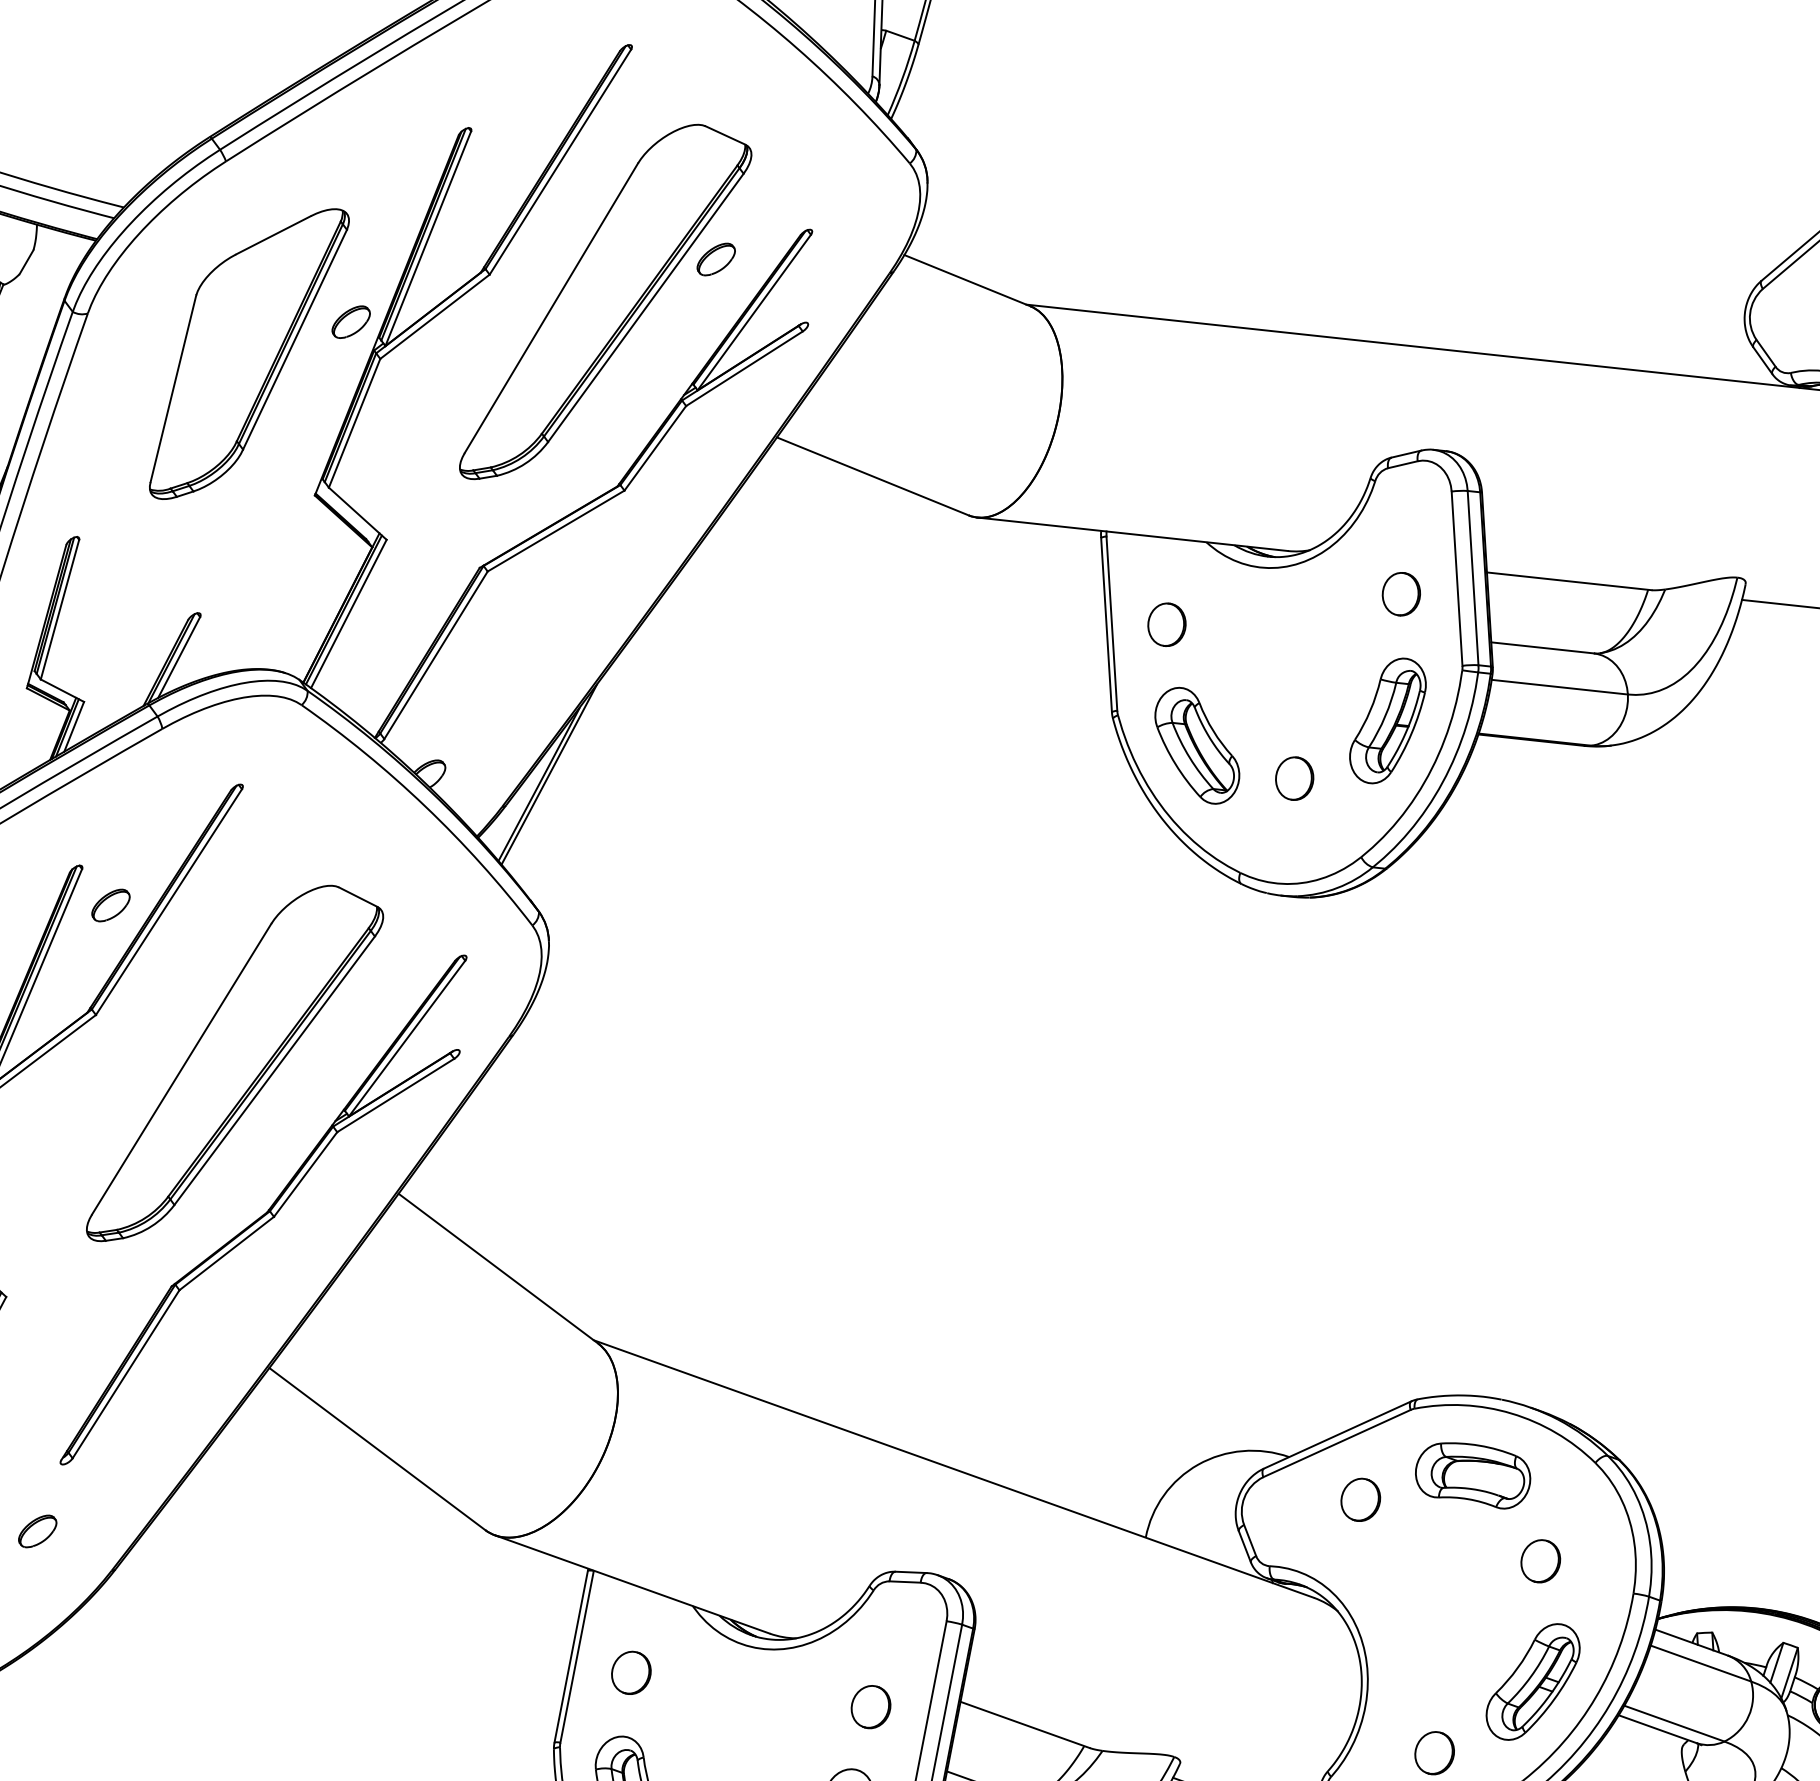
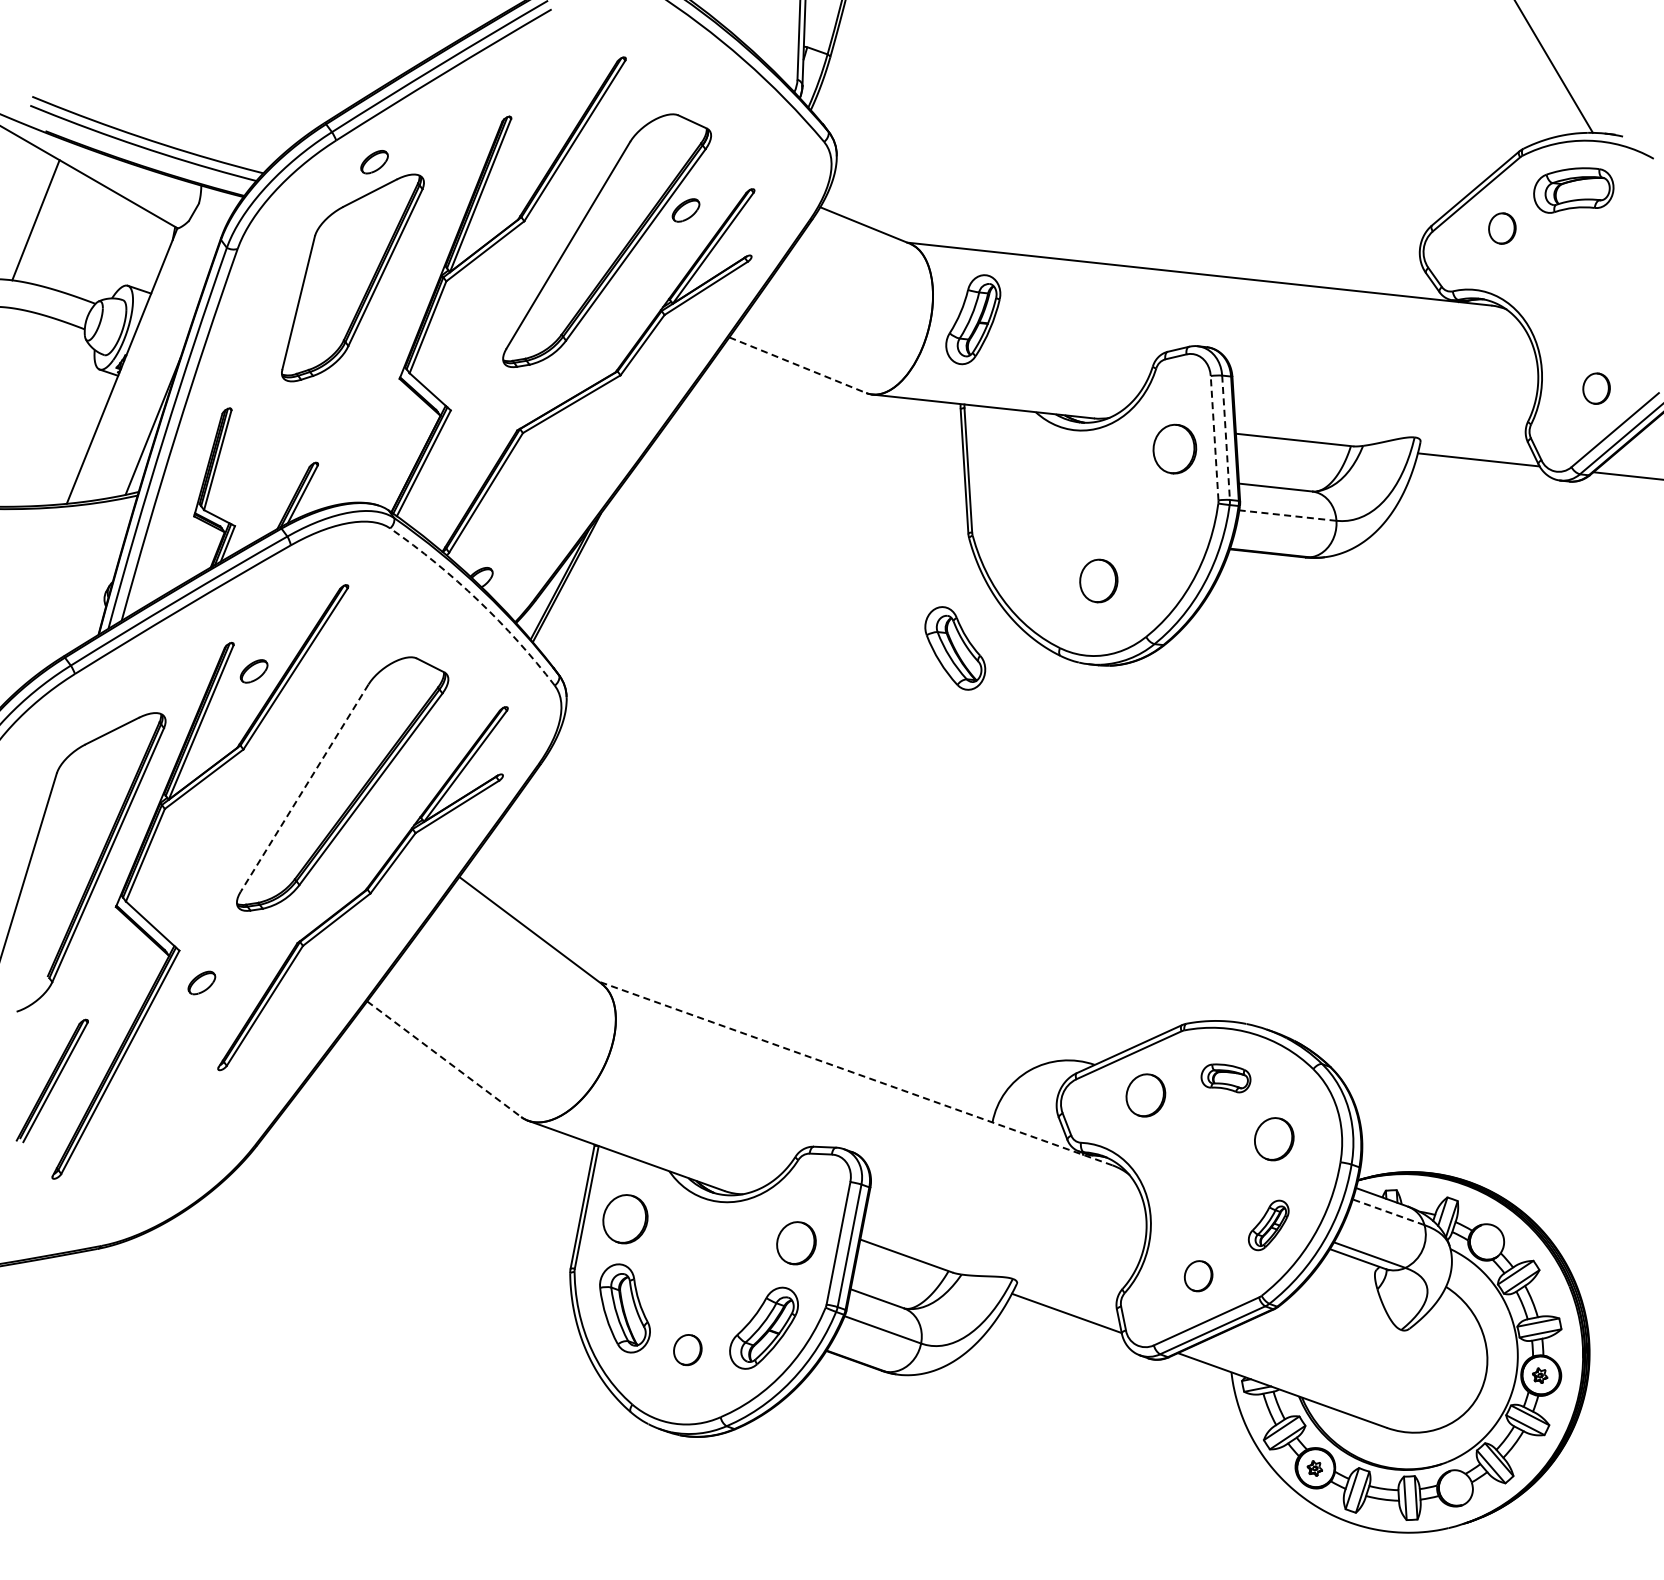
part: (351, 322) -> (374, 162), moved
line: (872, 476) -> (797, 365), solid -> dashed
line: (1456, 577) -> (1214, 437), solid -> dashed
line: (1473, 579) -> (1226, 438), solid -> dashed
part: (1400, 594) -> (1174, 449), size x1.6
part: (1166, 625) -> (1007, 471), removed
line: (1559, 687) -> (1287, 515), solid -> dashed
part: (1388, 720) -> (973, 319), moved
part: (1197, 745) -> (955, 648), moved
part: (1294, 778) -> (1098, 580), size x1.4
arc: (425, 806) -> (478, 600), solid -> dashed
line: (181, 1069) -> (304, 788), solid -> dashed
line: (377, 1449) -> (444, 1059), solid -> dashed
line: (953, 1469) -> (855, 1073), solid -> dashed
part: (1472, 1476) -> (1225, 1078), size x0.6
part: (1360, 1499) -> (1145, 1095), size x1.4
part: (37, 1530) -> (201, 982), moved
part: (1540, 1561) -> (1274, 1139), size x1.4
line: (1700, 1663) -> (1388, 1212), solid -> dashed
part: (631, 1672) -> (625, 1218), size x1.6
part: (1532, 1682) -> (1268, 1225), size x0.6
part: (871, 1707) -> (796, 1243), size x1.4

